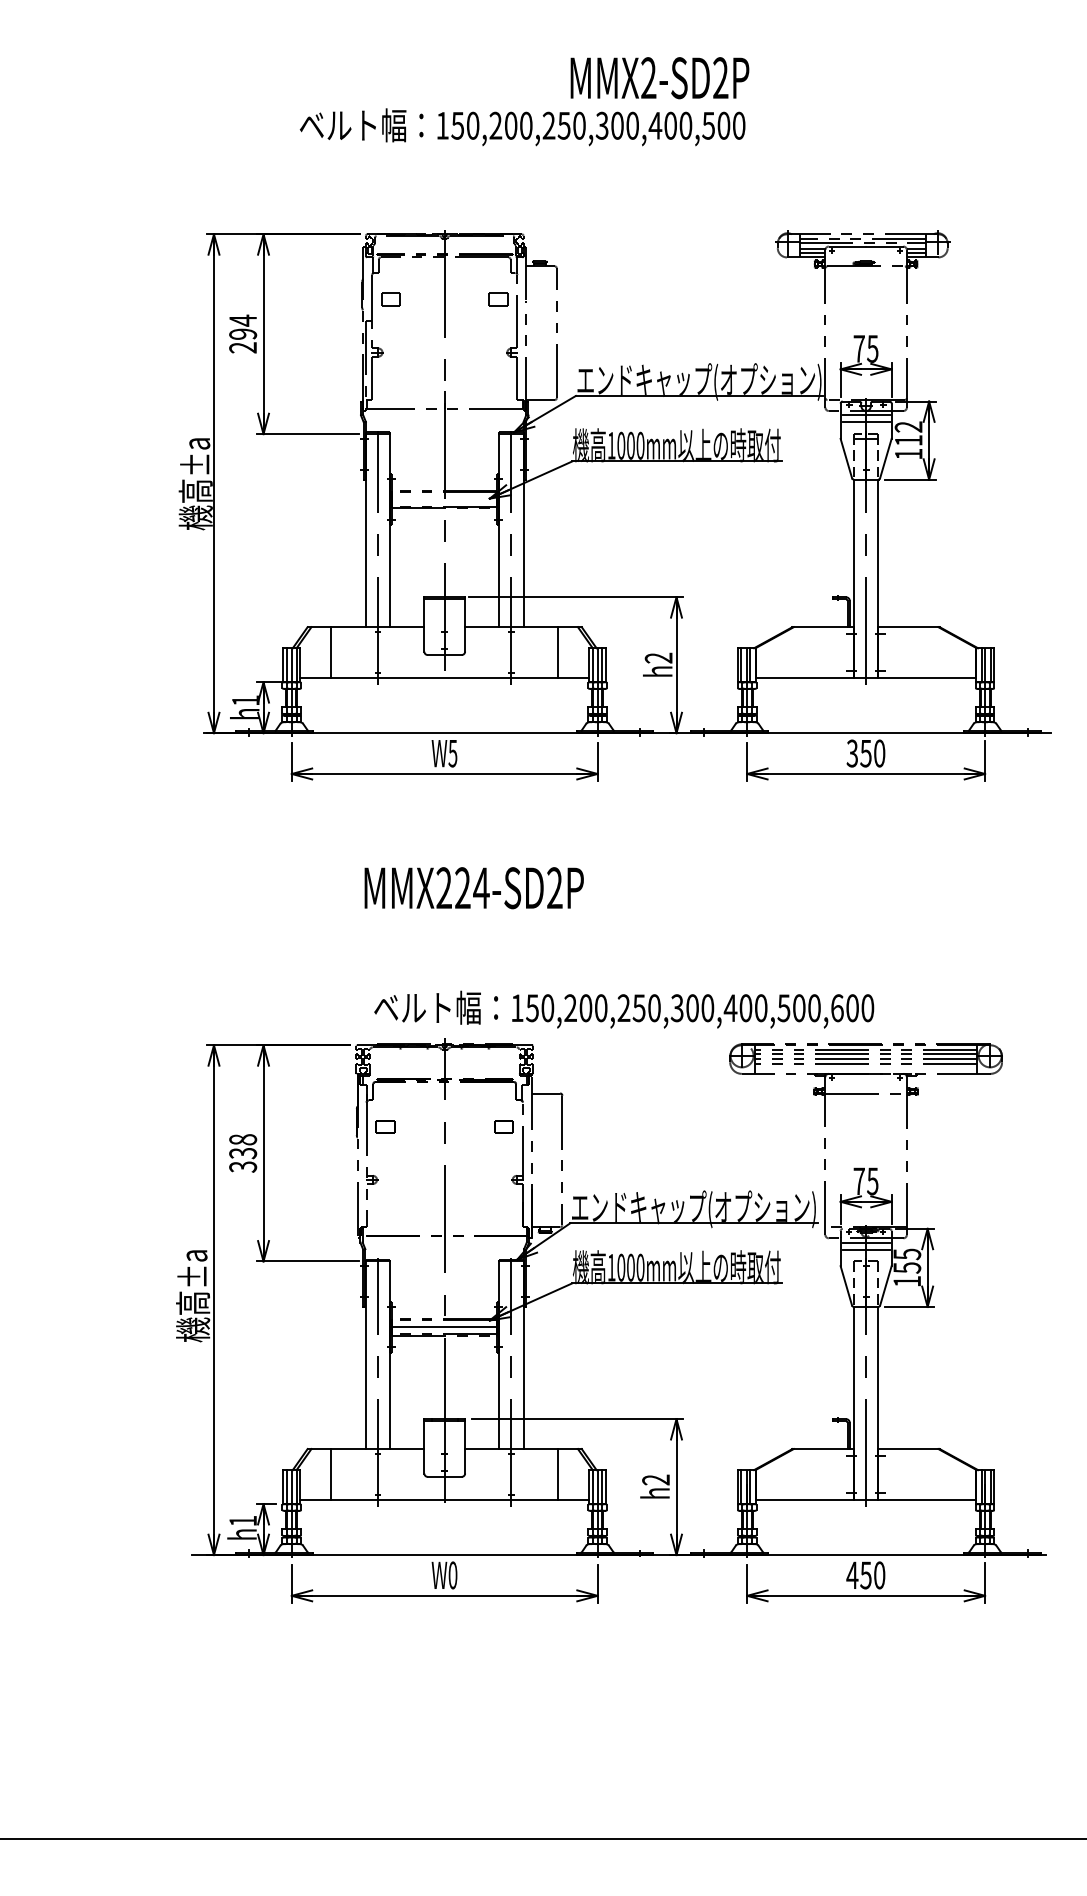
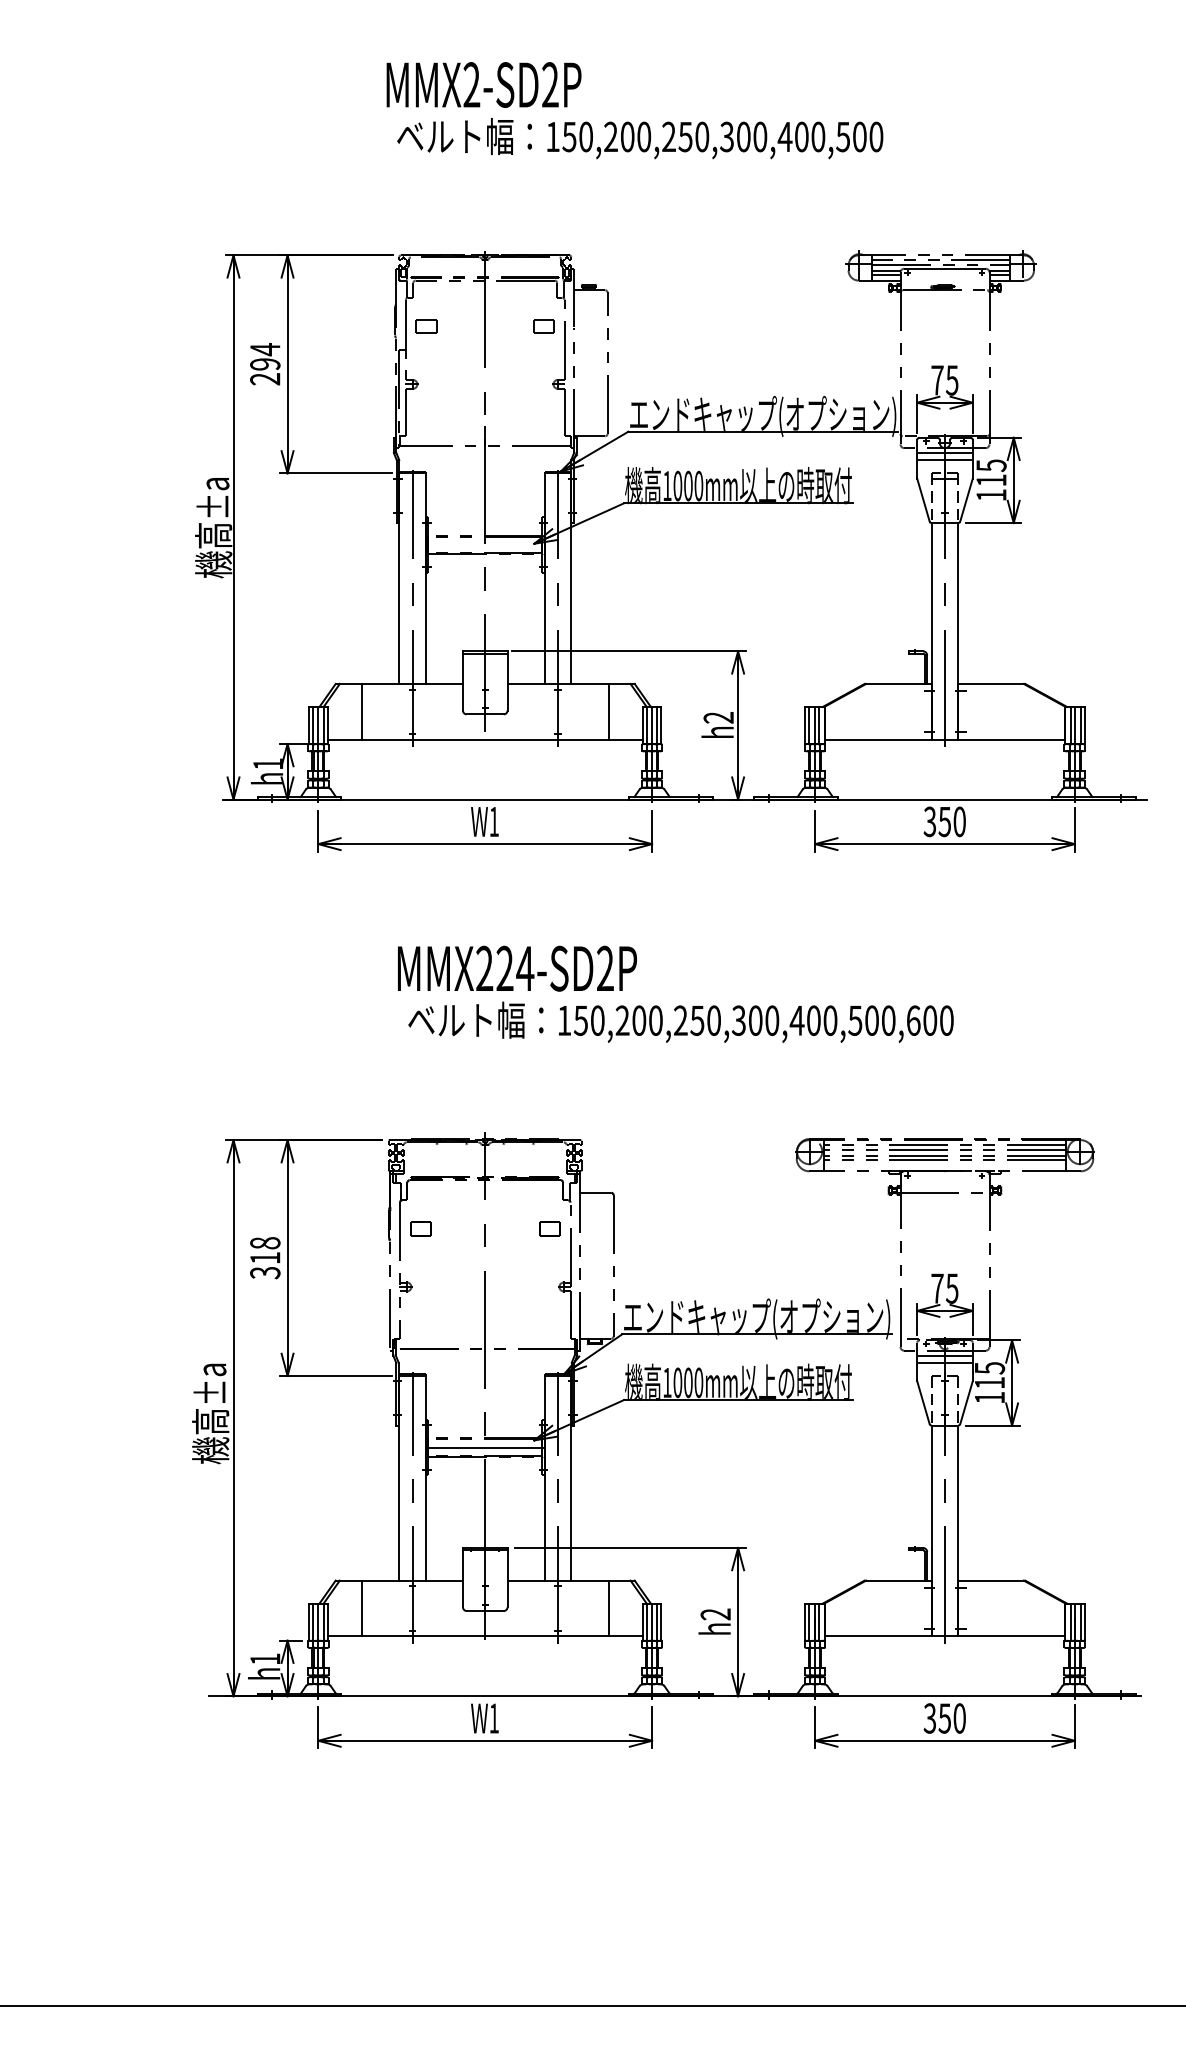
text: (659, 77) -> (483, 84), moved
text: (522, 127) -> (640, 138), moved
text: (908, 426) -> (991, 465), 112 -> 115
text: (452, 754) -> (493, 822), W5 -> W1
text: (623, 1008) -> (680, 1021), moved
text: (243, 1153) -> (265, 1258), 338 -> 318
text: (907, 1268) -> (990, 1383), 155 -> 115
text: (452, 1575) -> (493, 1718), W0 -> W1
text: (851, 1575) -> (929, 1718), 450 -> 350

